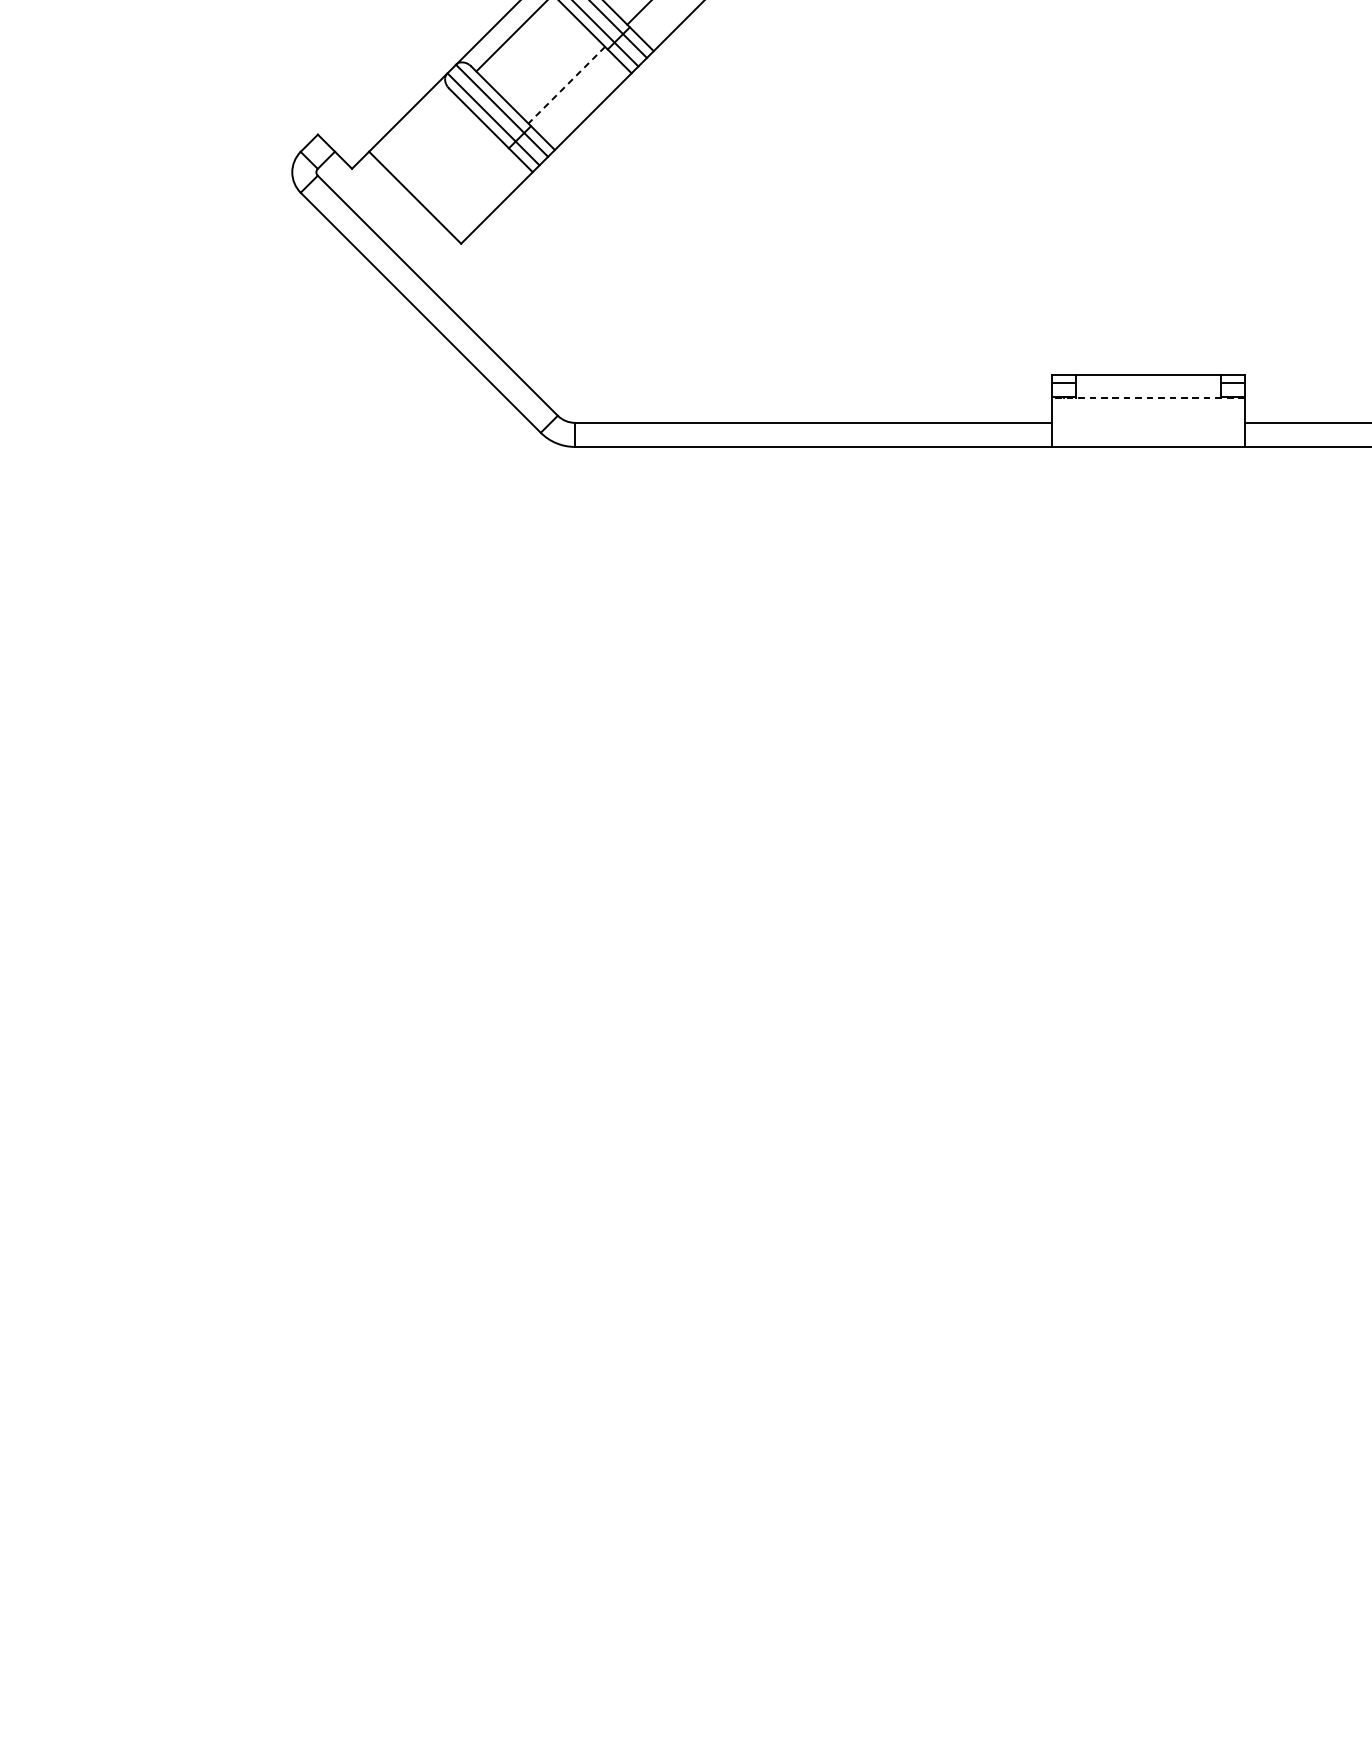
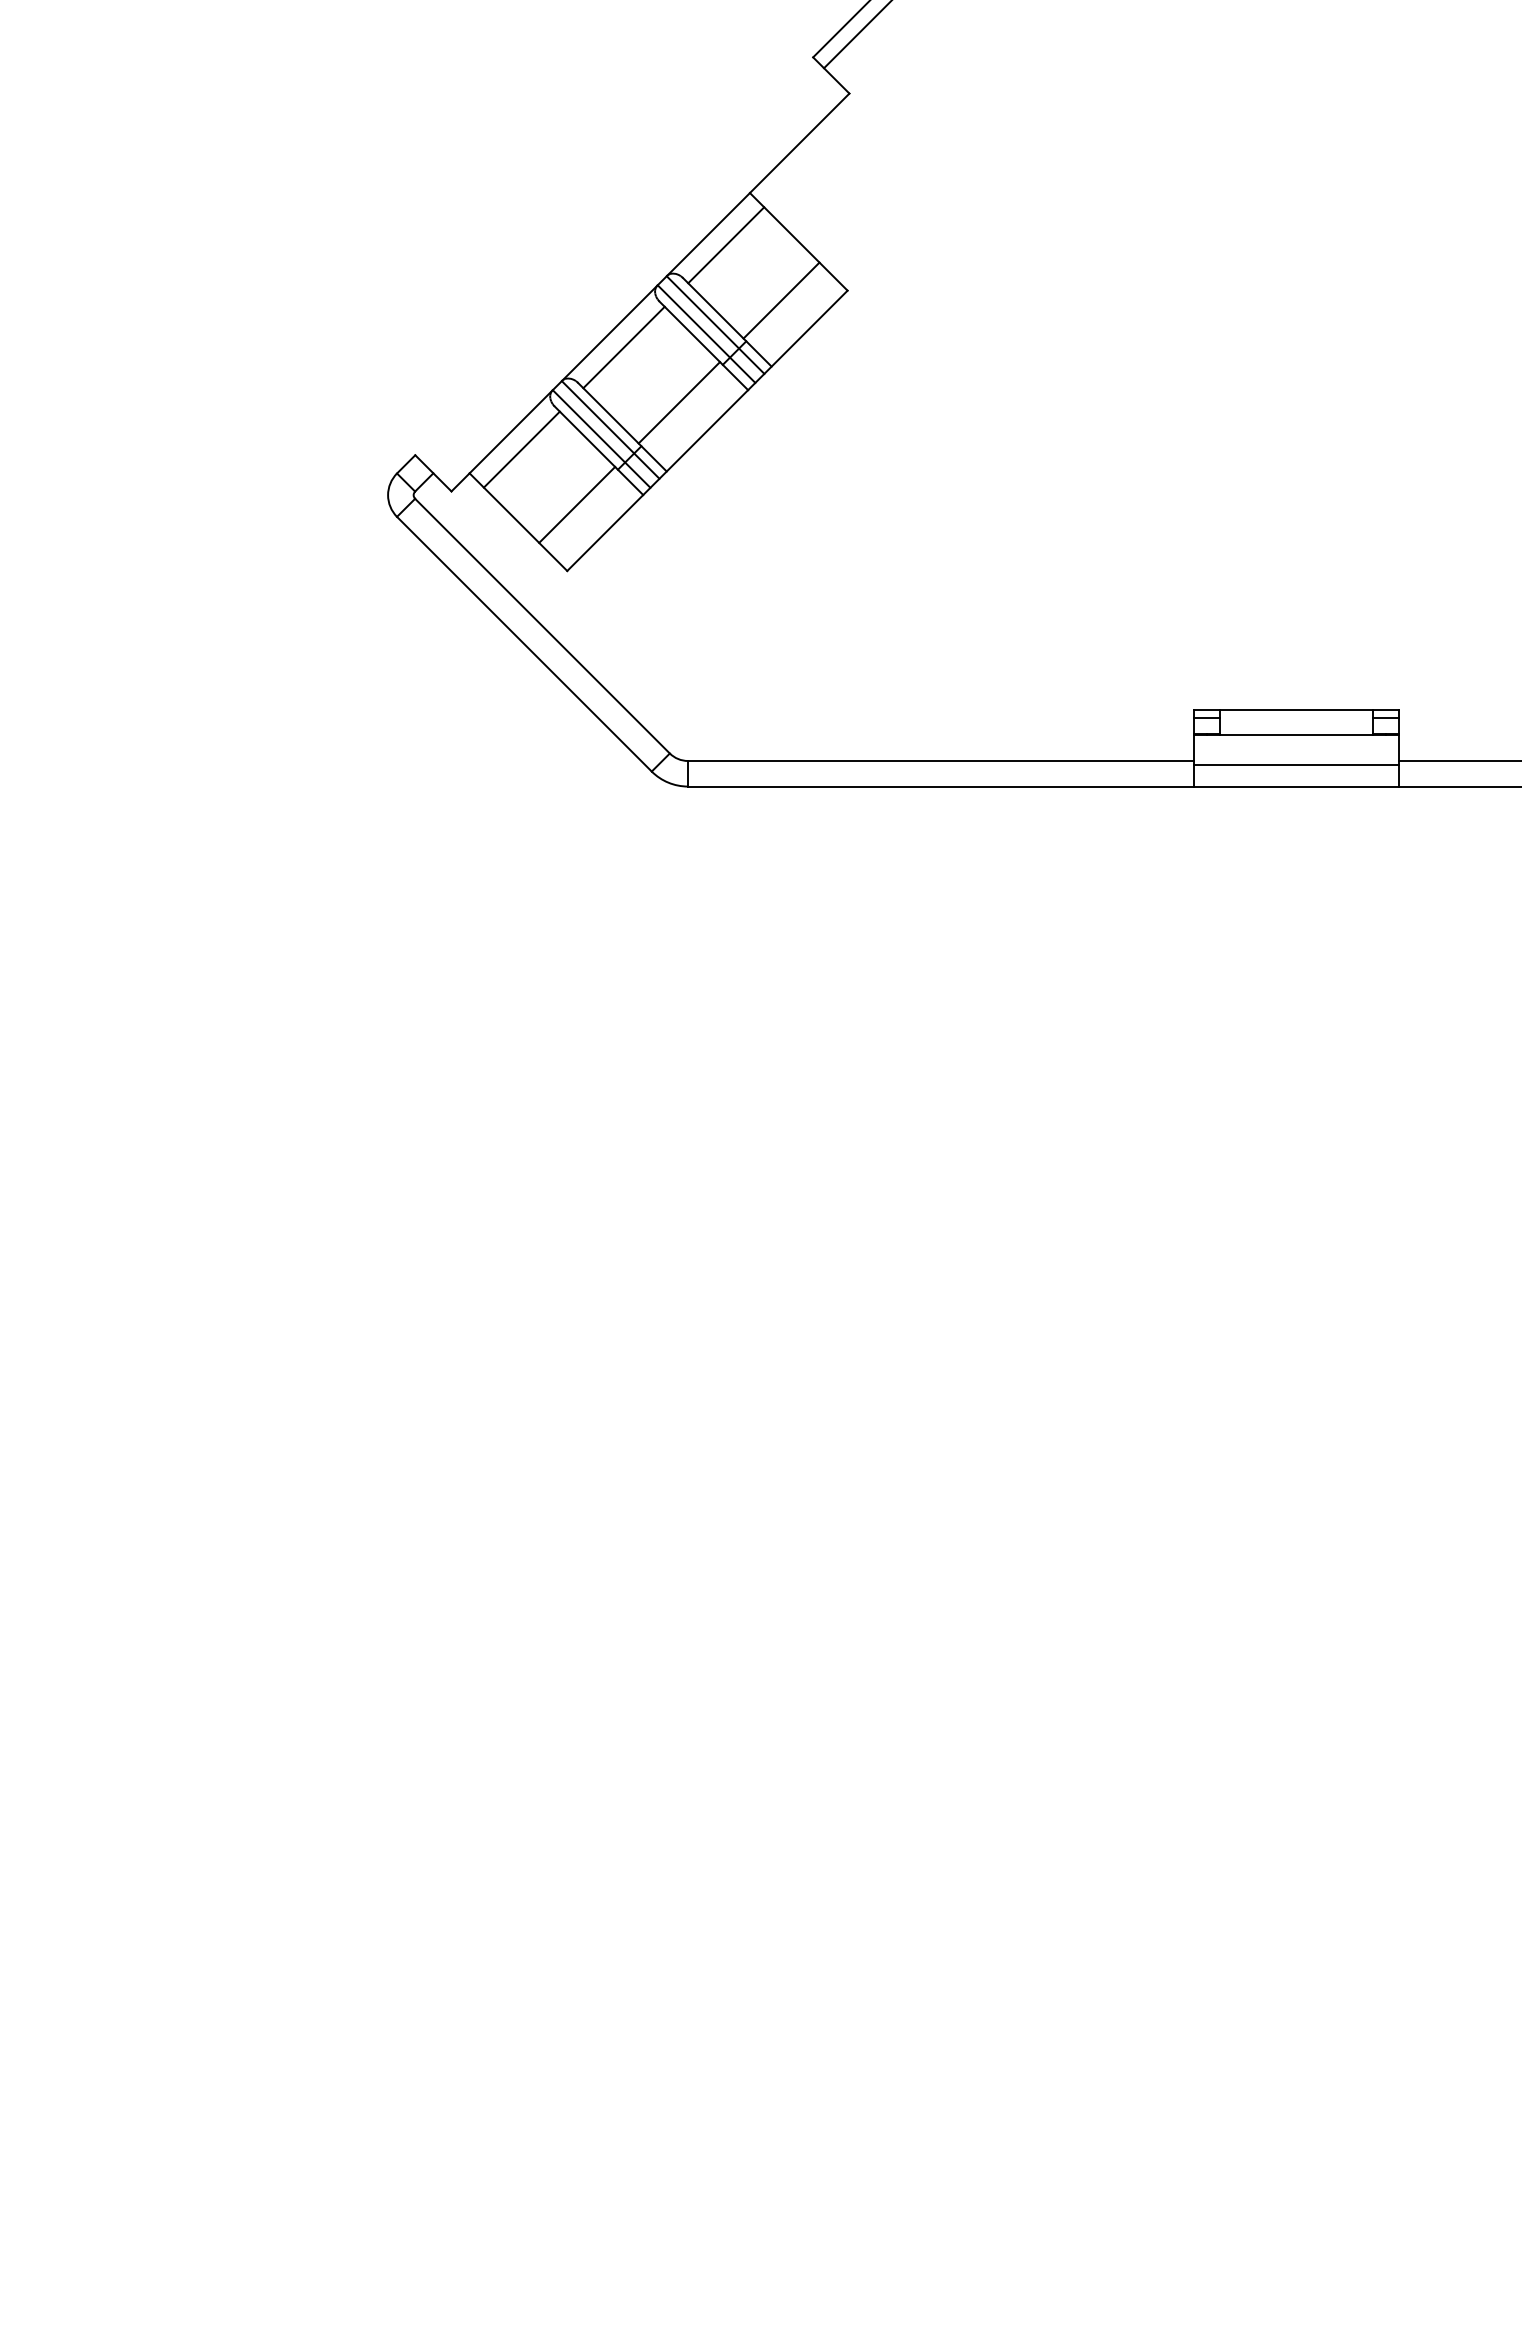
line: (566, 84) -> (679, 402), dashed -> solid
line: (418, 129) -> (521, 449), added
line: (470, 181) -> (577, 504), added
line: (1147, 398) -> (1295, 735), dashed -> solid
line: (1147, 426) -> (1295, 764), added

